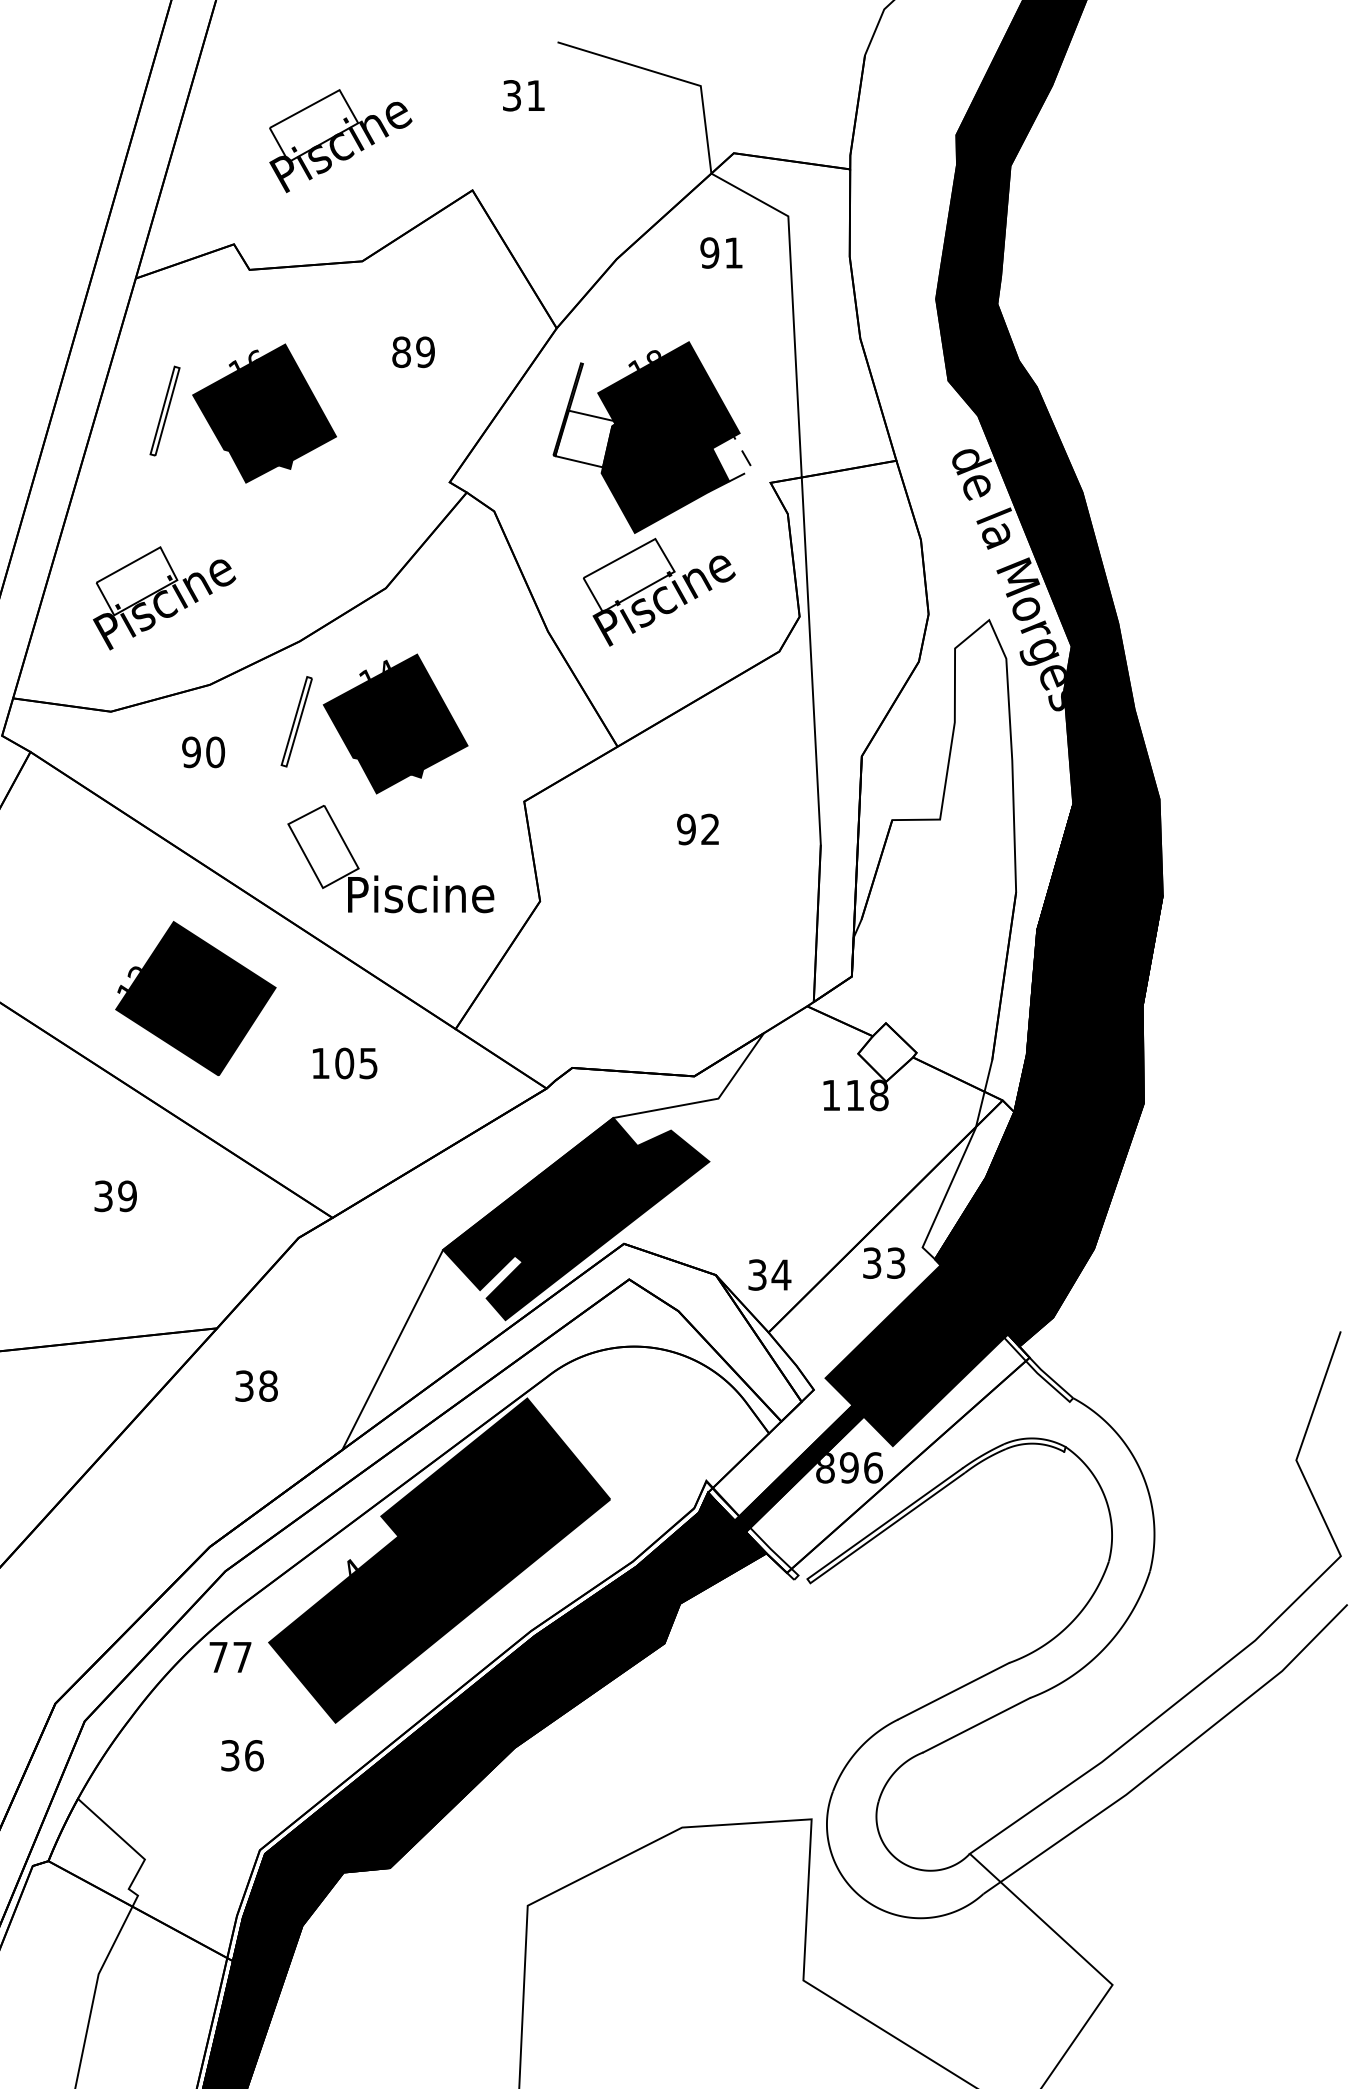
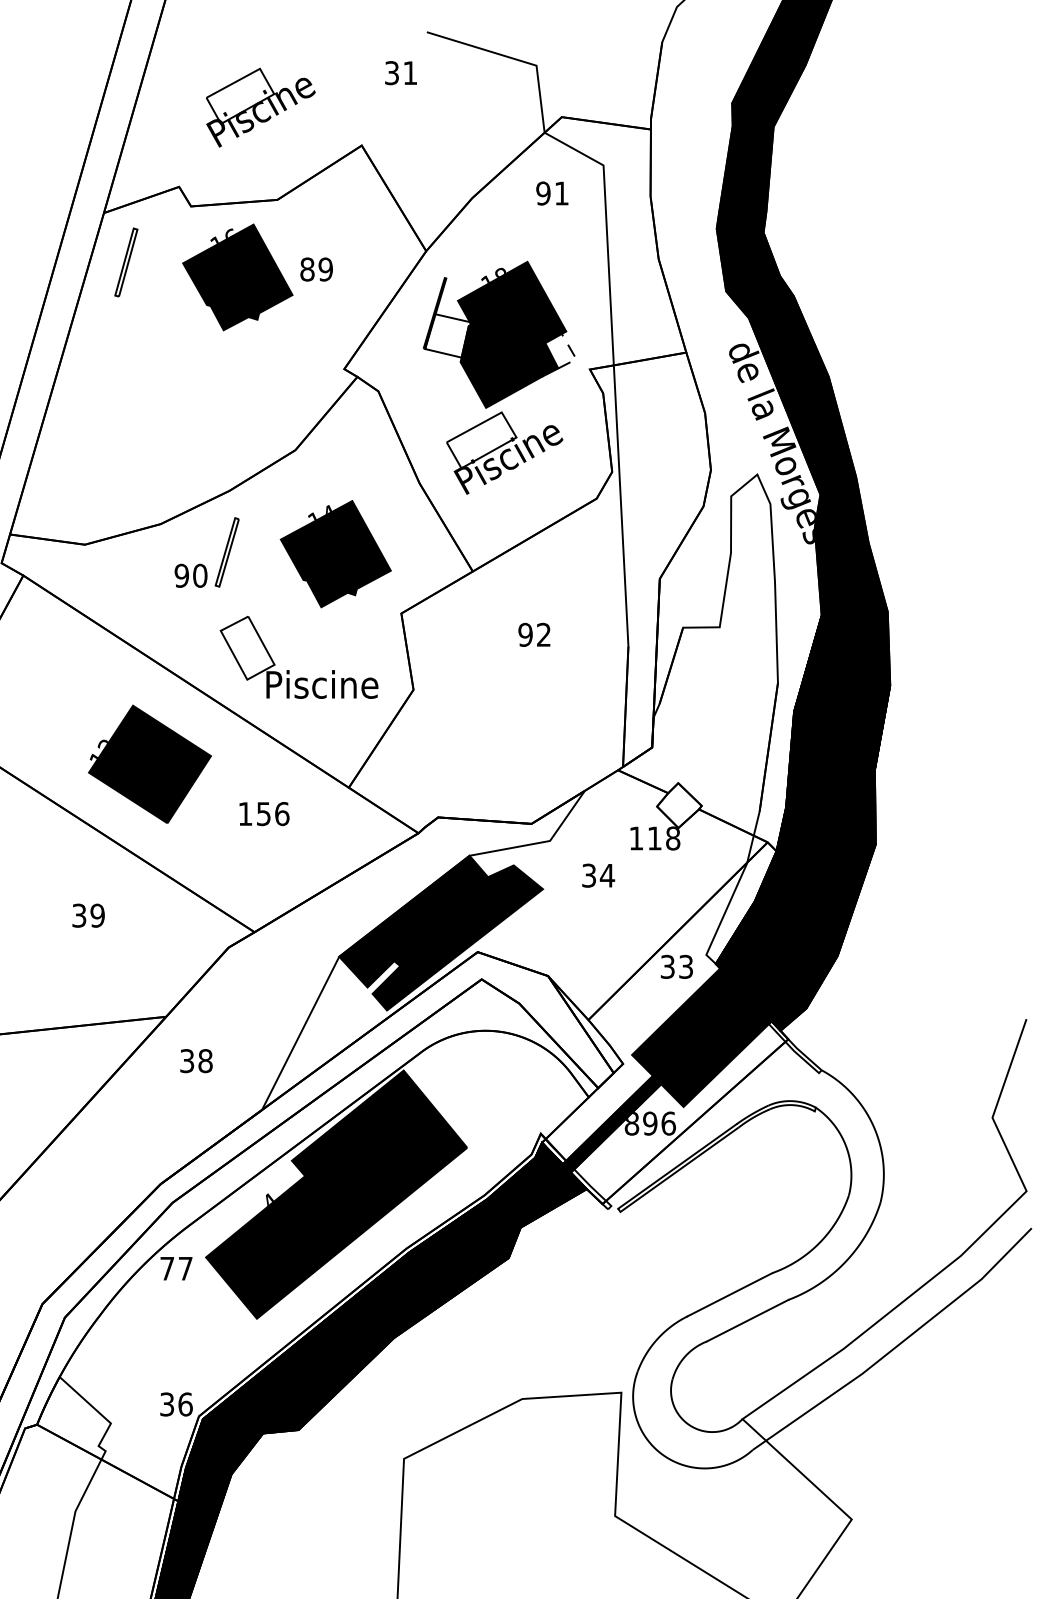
part: (164, 410) -> (125, 262), moved
part: (264, 413) -> (237, 277), moved
part: (164, 598) -> (125, 458), removed
part: (395, 723) -> (335, 553), moved
text: (203, 752) -> (191, 575), moved
text: (356, 1063) -> (272, 814), 105 -> 156
text: (769, 1274) -> (598, 875), moved
text: (242, 1755) -> (176, 1404), moved

